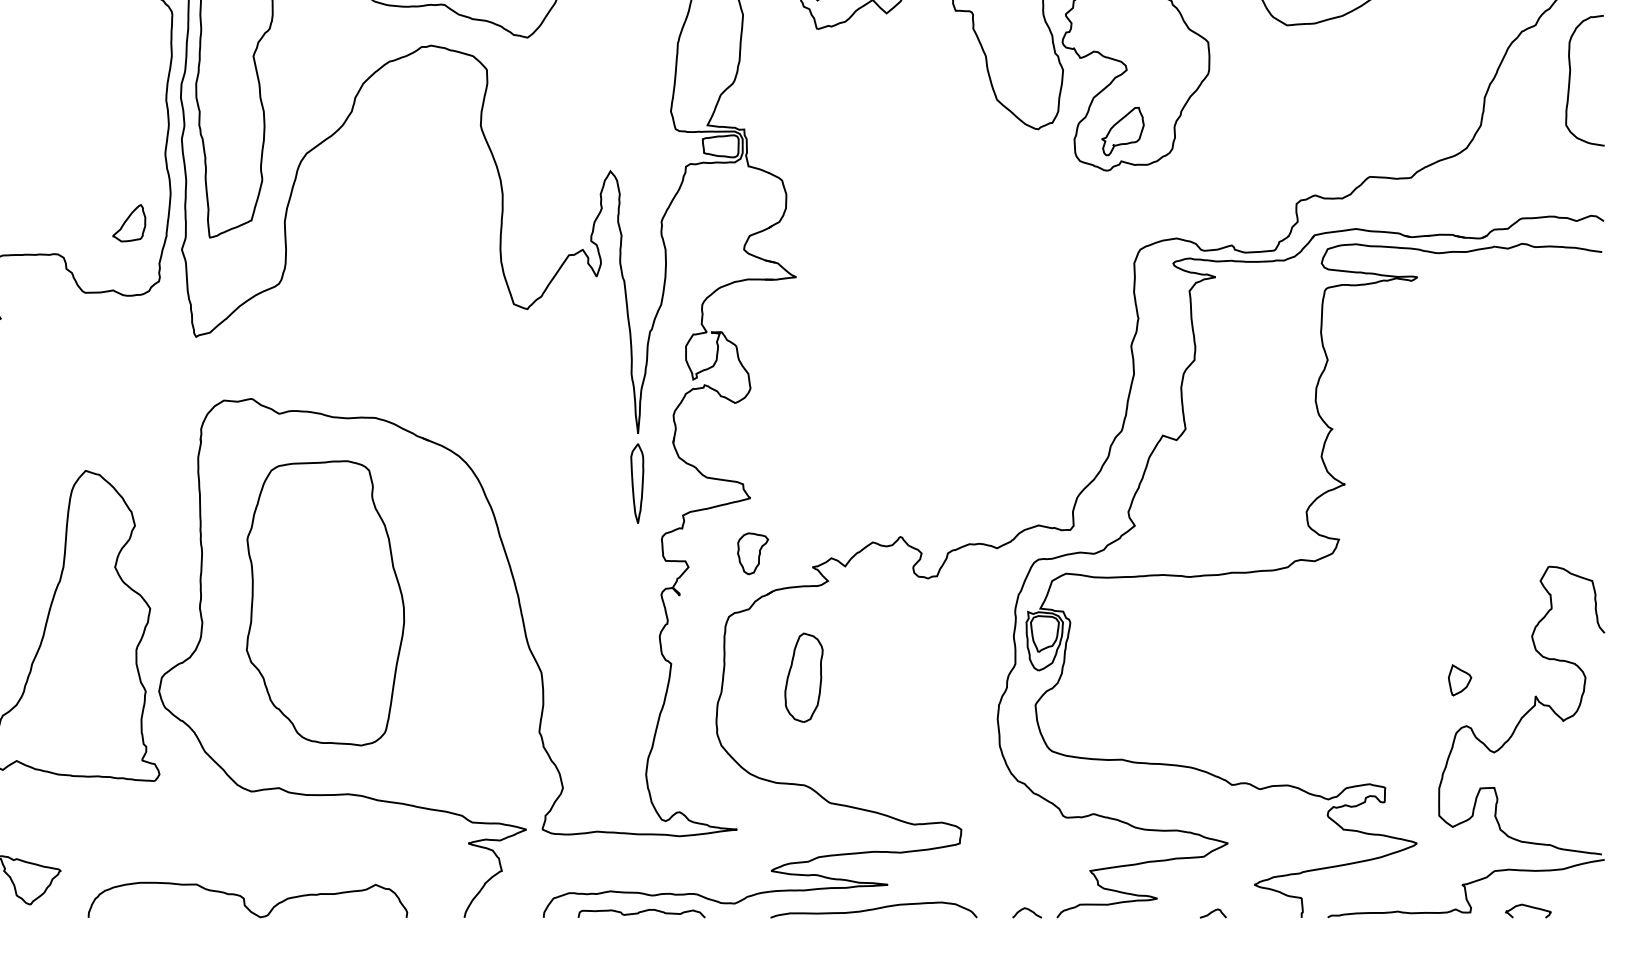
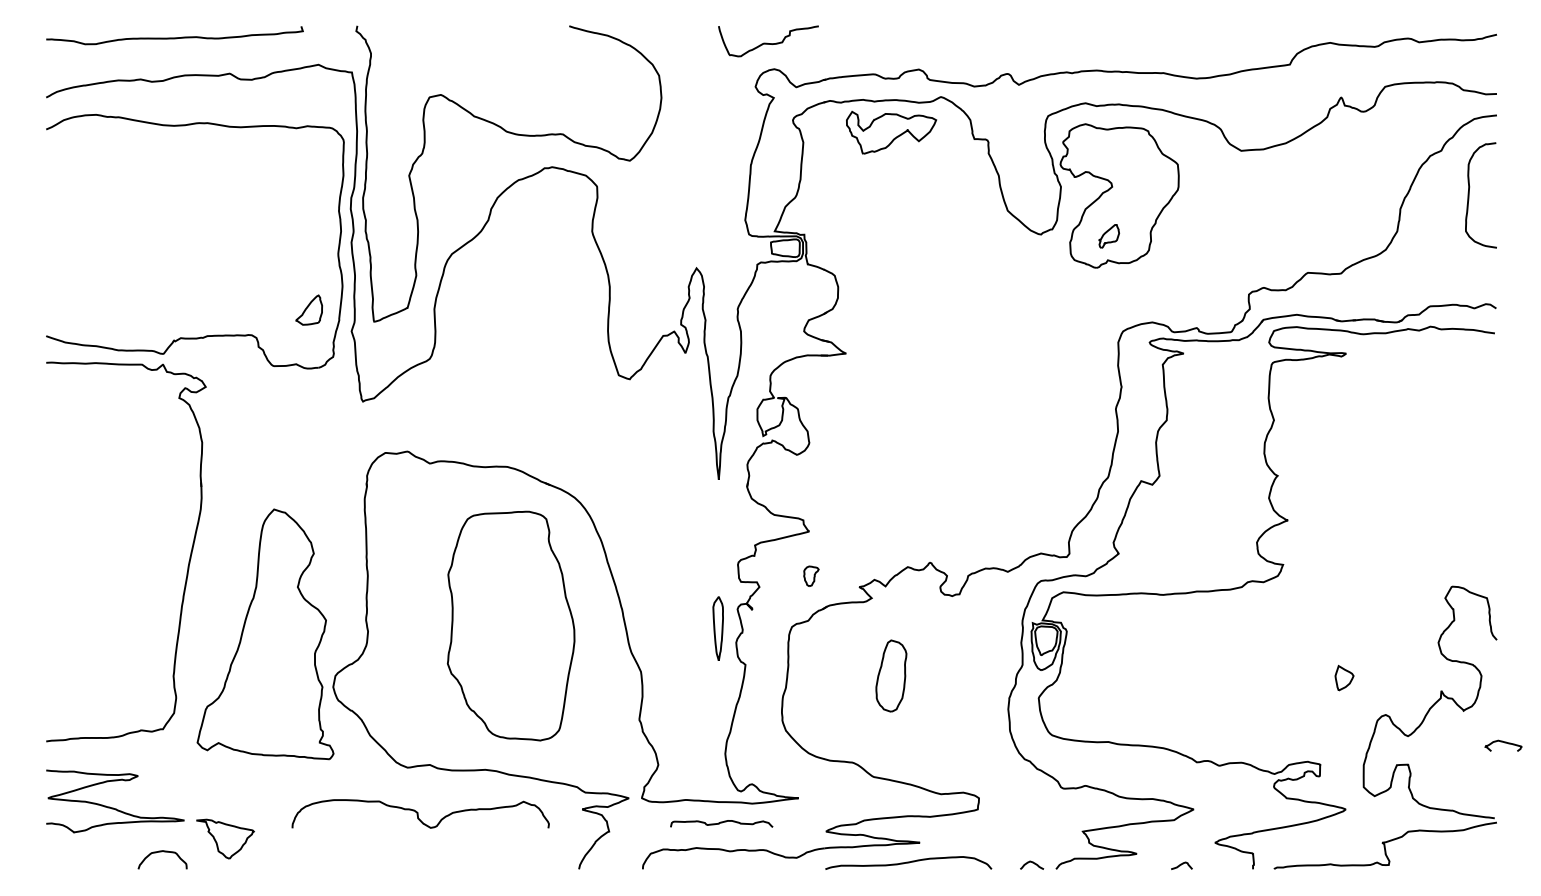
part: (1122, 131) -> (1108, 236), size x0.6
part: (636, 483) -> (717, 628), moved
part: (753, 554) -> (811, 576), size x0.6
part: (324, 602) -> (510, 625), moved
part: (804, 677) -> (891, 675), moved
part: (1460, 679) -> (1344, 677), moved
curve: (245, 899) -> (418, 813), moved
curve: (1529, 908) -> (1504, 743), moved
curve: (641, 913) -> (721, 823), moved

